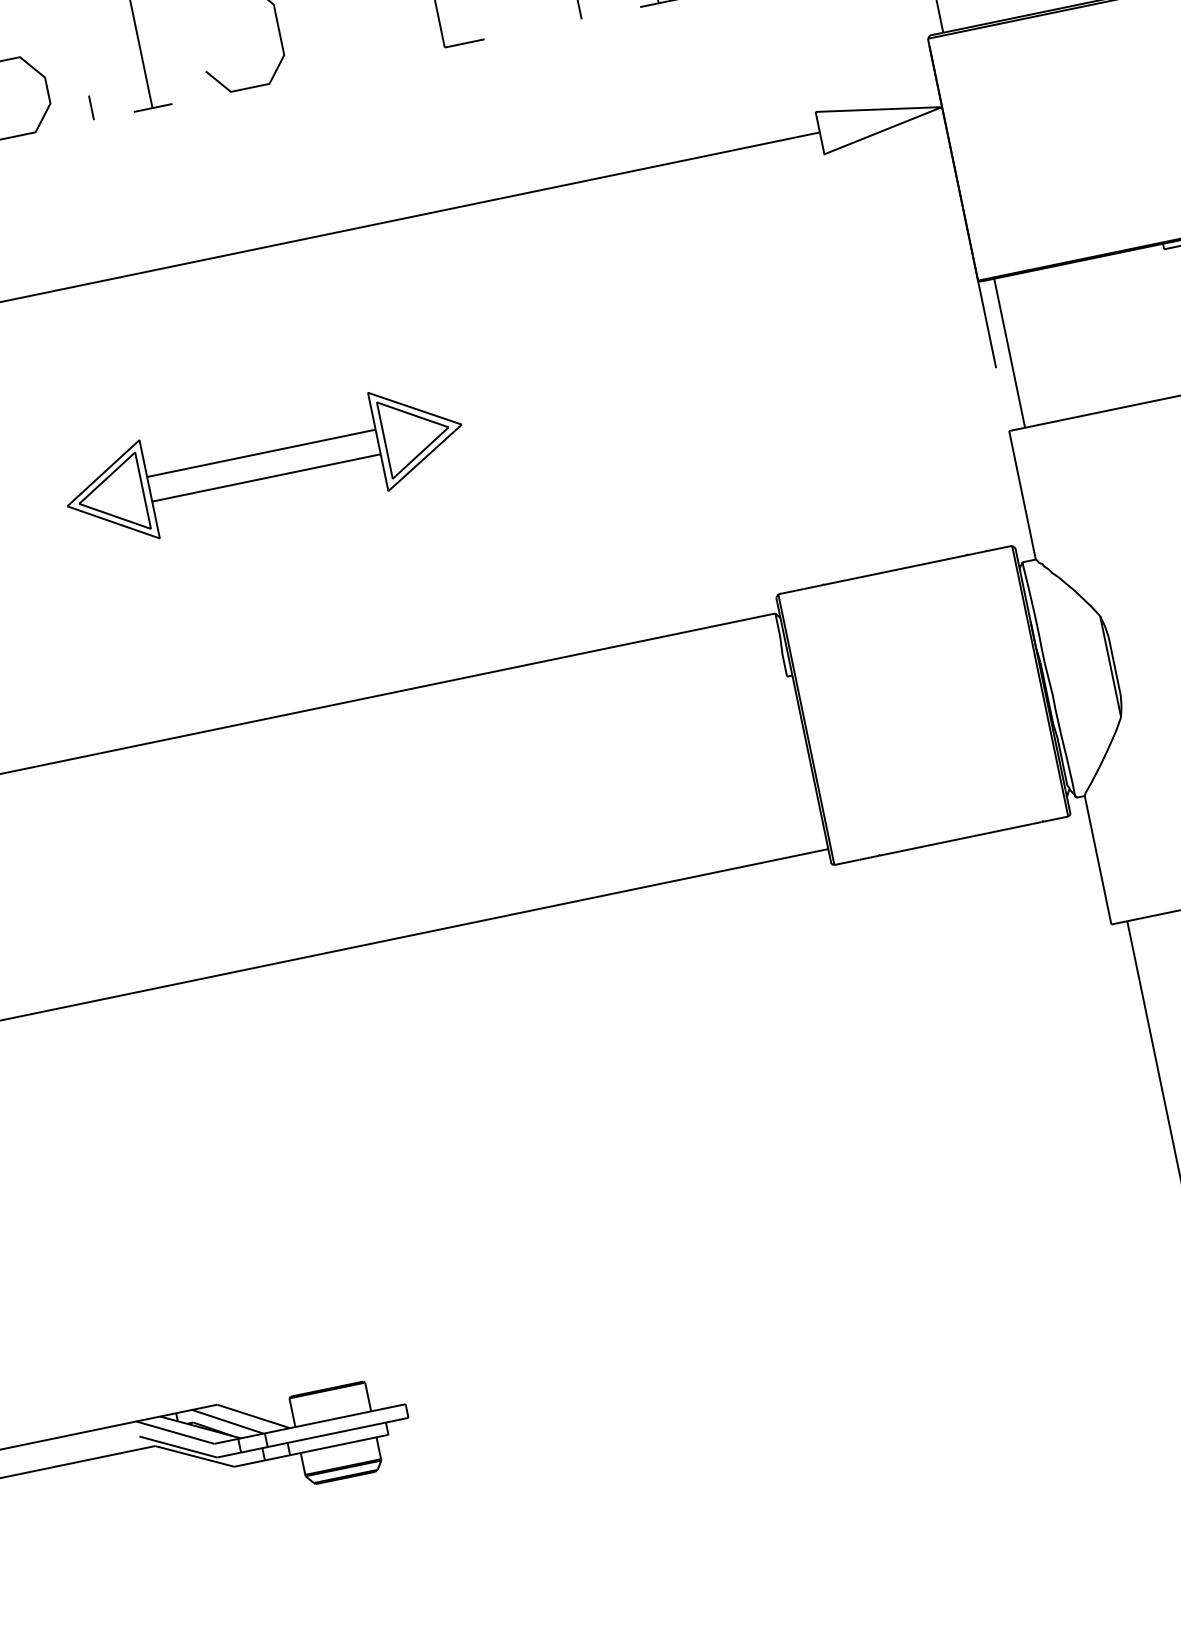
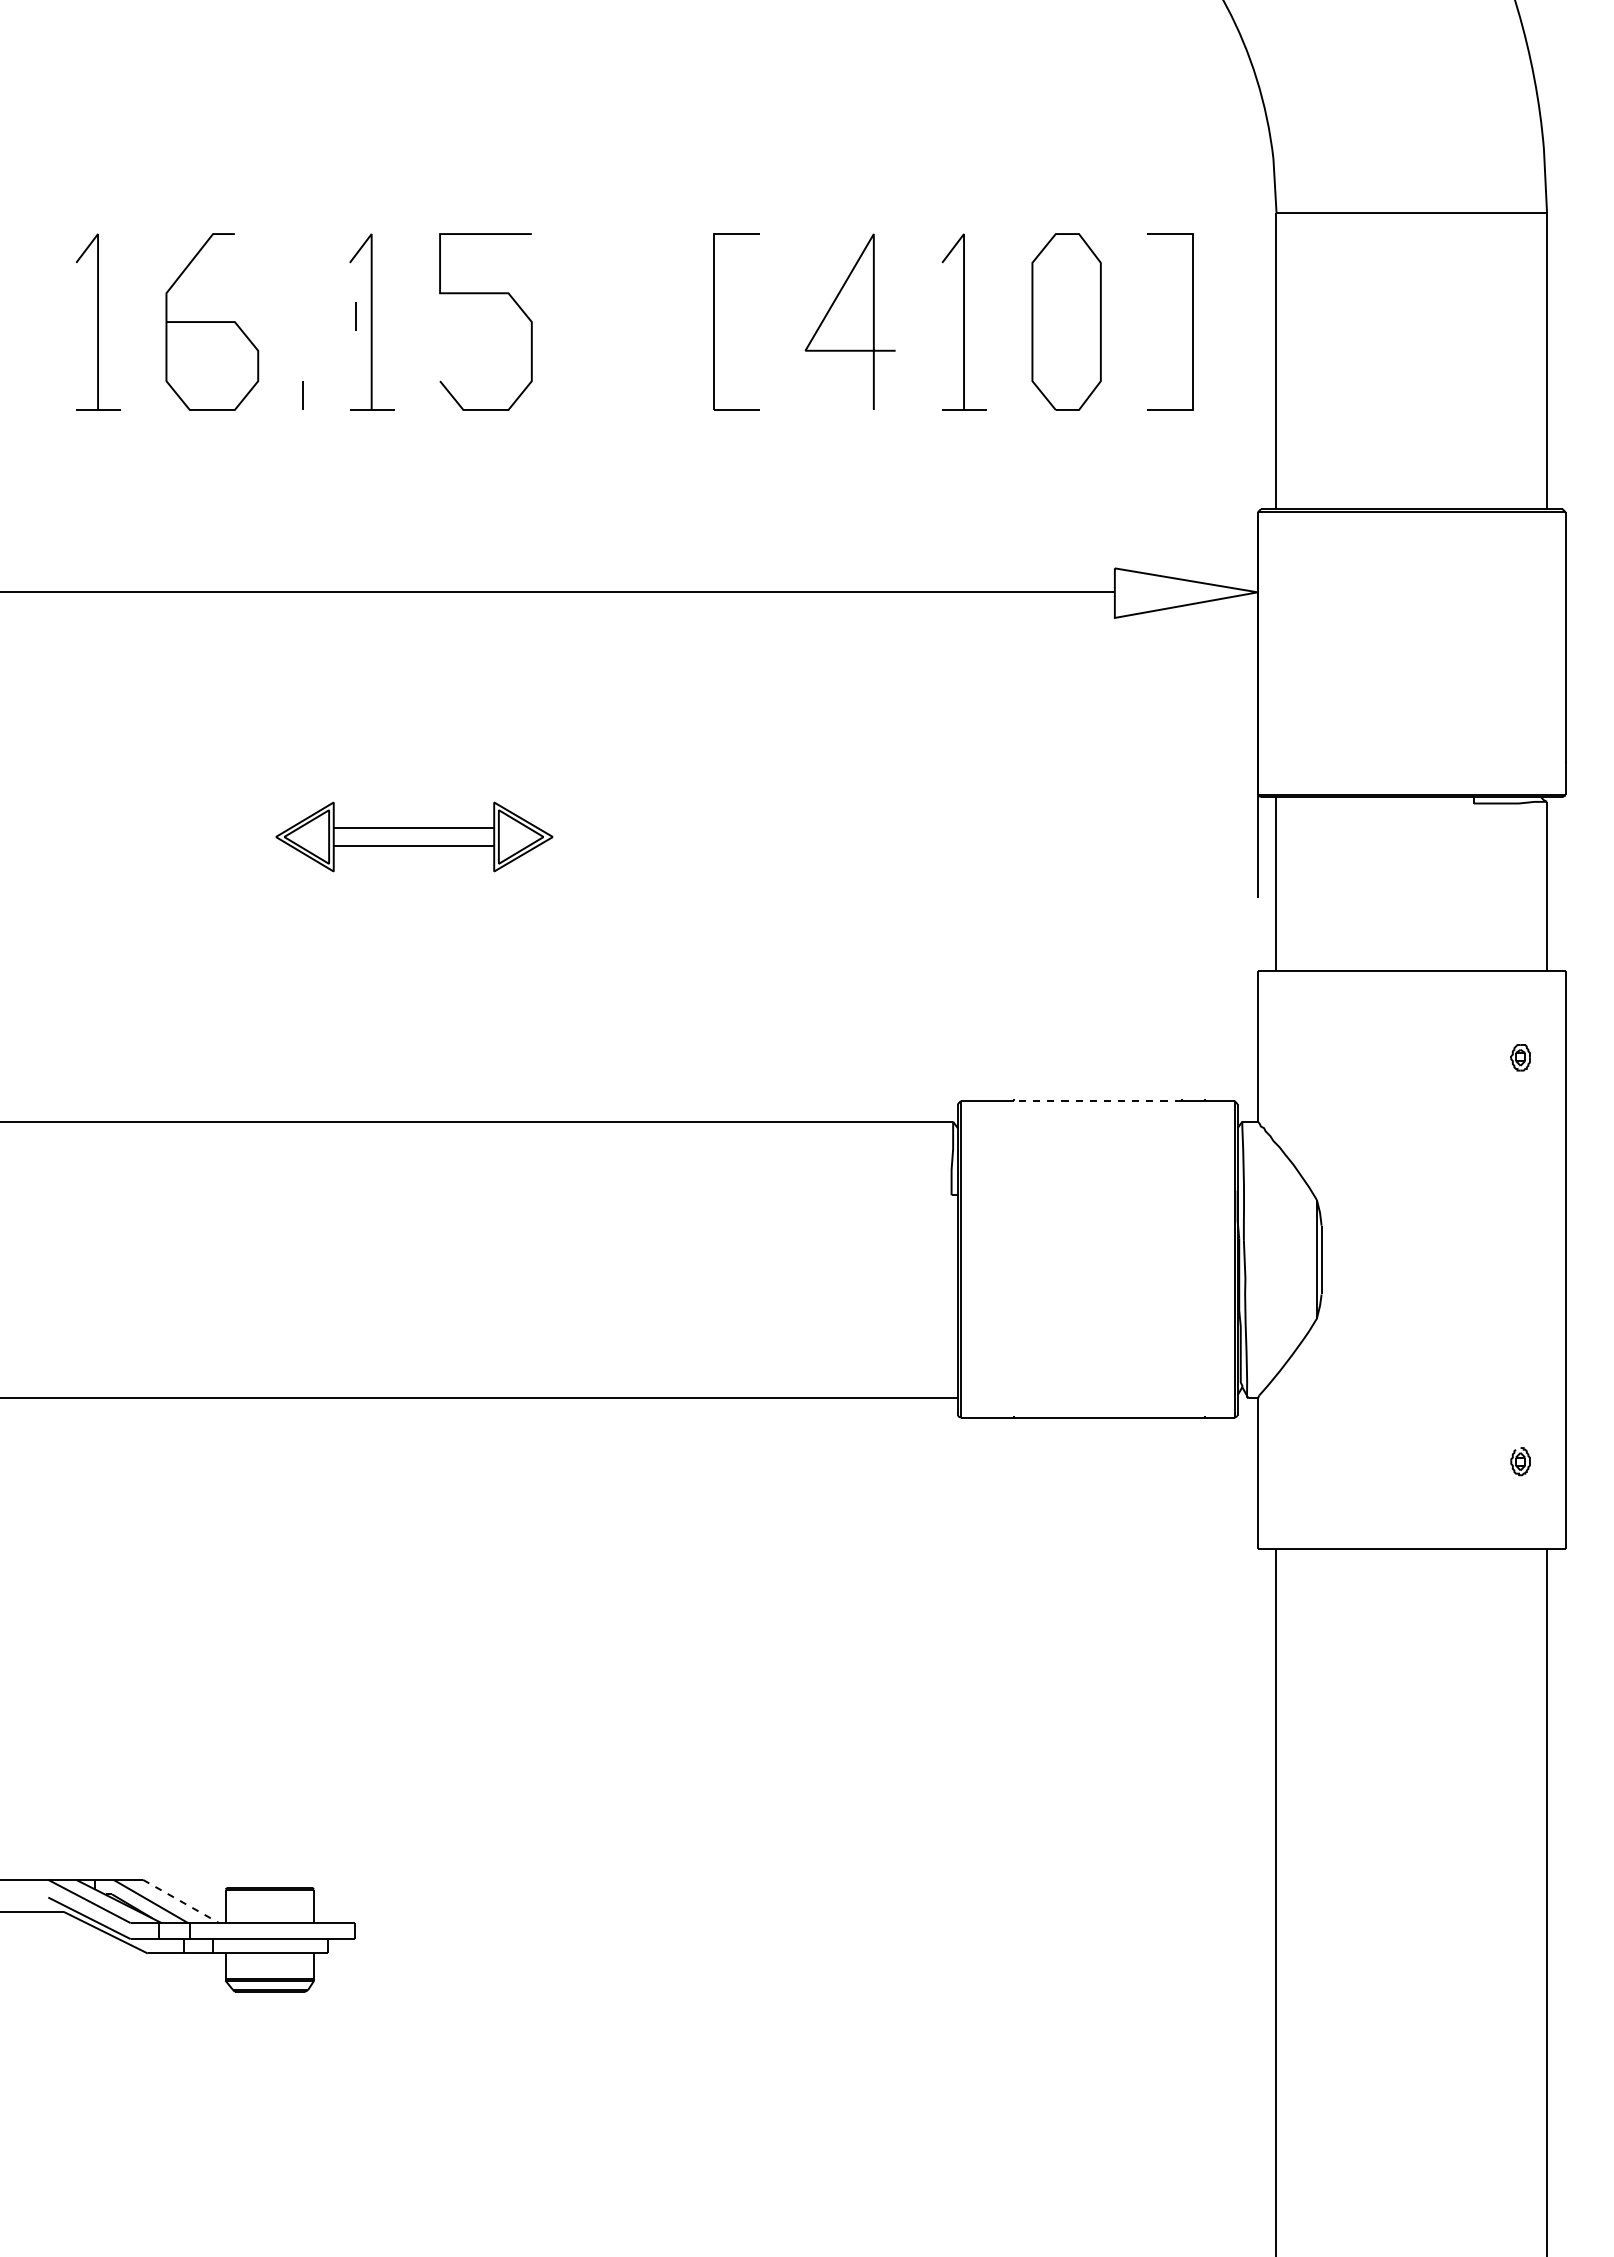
line: (122, 31) -> (355, 316), added
part: (264, 465) -> (414, 836), size x0.6
line: (894, 569) -> (1097, 1100), solid -> dashed
line: (253, 1416) -> (181, 1901), solid -> dashed

